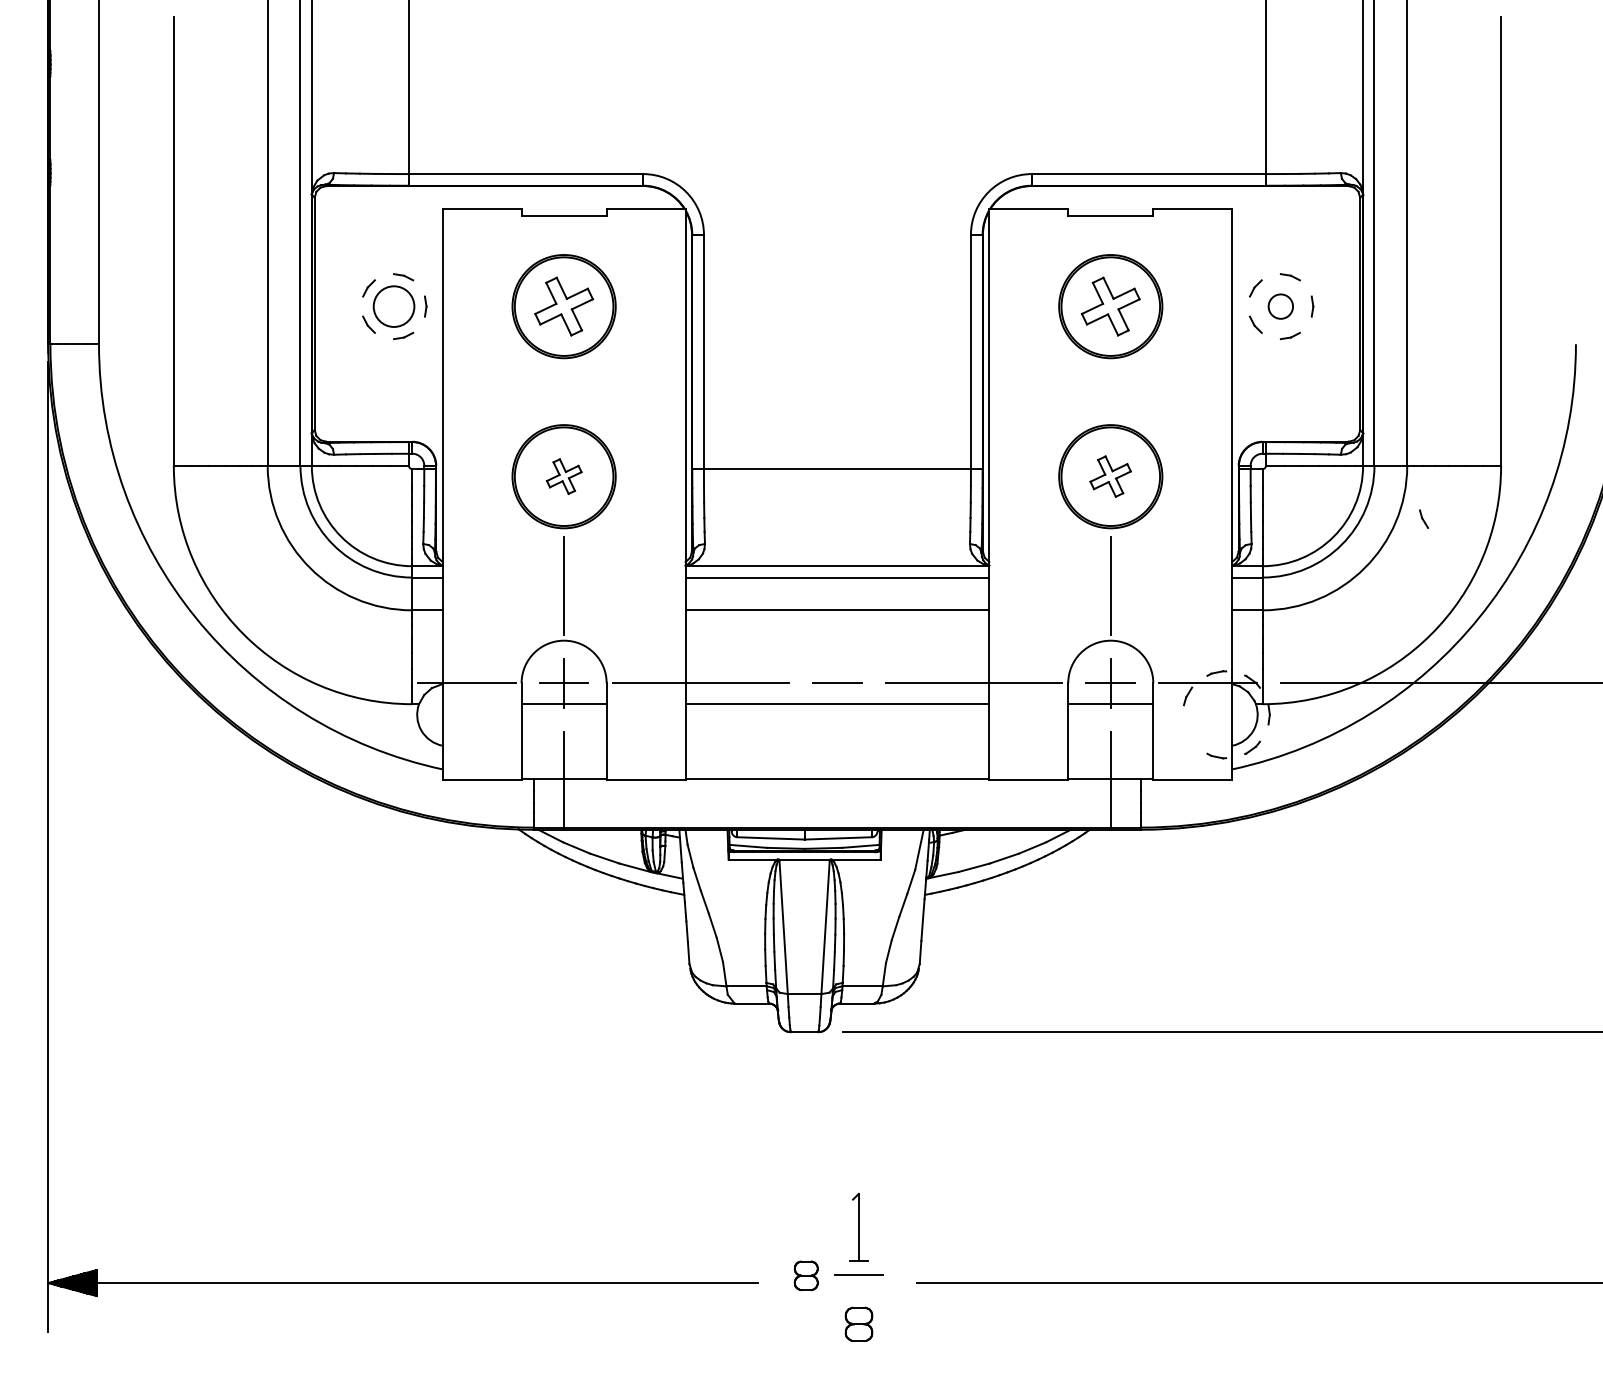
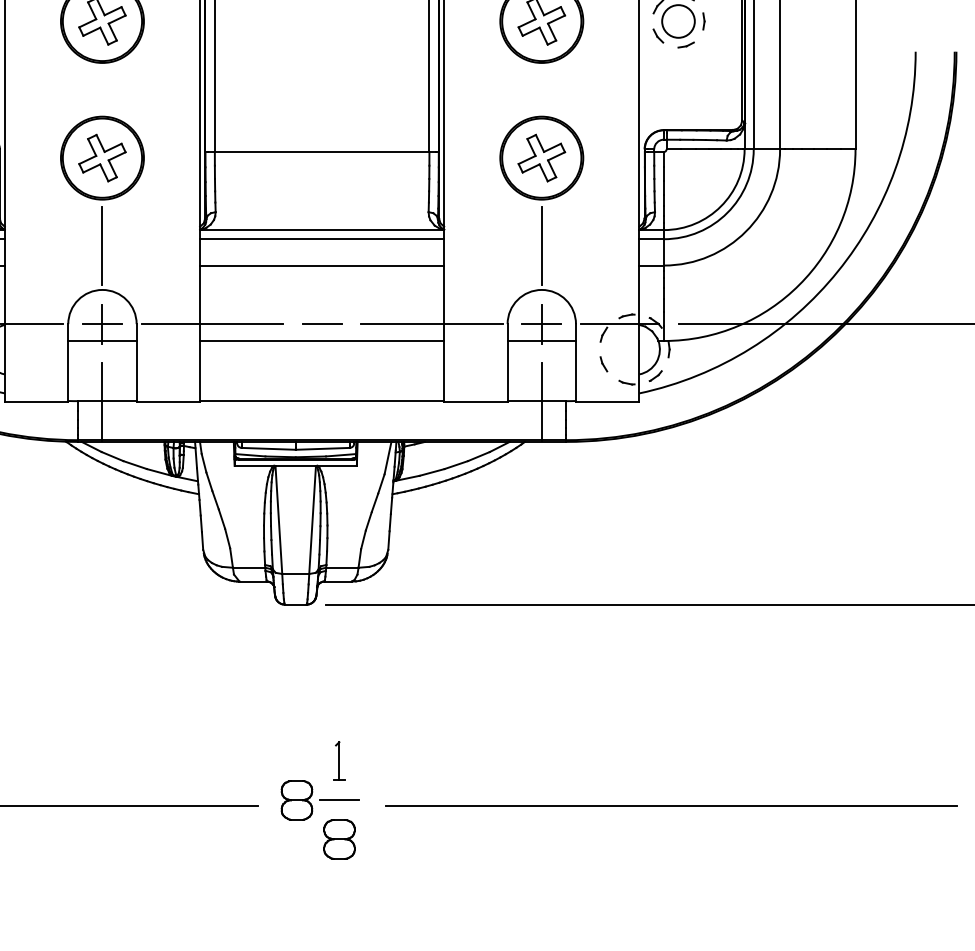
circle: (1280, 306) -> (678, 21), size x1.67
part: (564, 476) -> (102, 157), size x1.67
part: (1110, 476) -> (541, 157), size x1.43
part: (1424, 518) -> (604, 363), moved
part: (858, 1226) -> (339, 760), size x0.71
part: (806, 1275) -> (297, 800), size x1.67
part: (858, 1324) -> (339, 839), size x1.43

